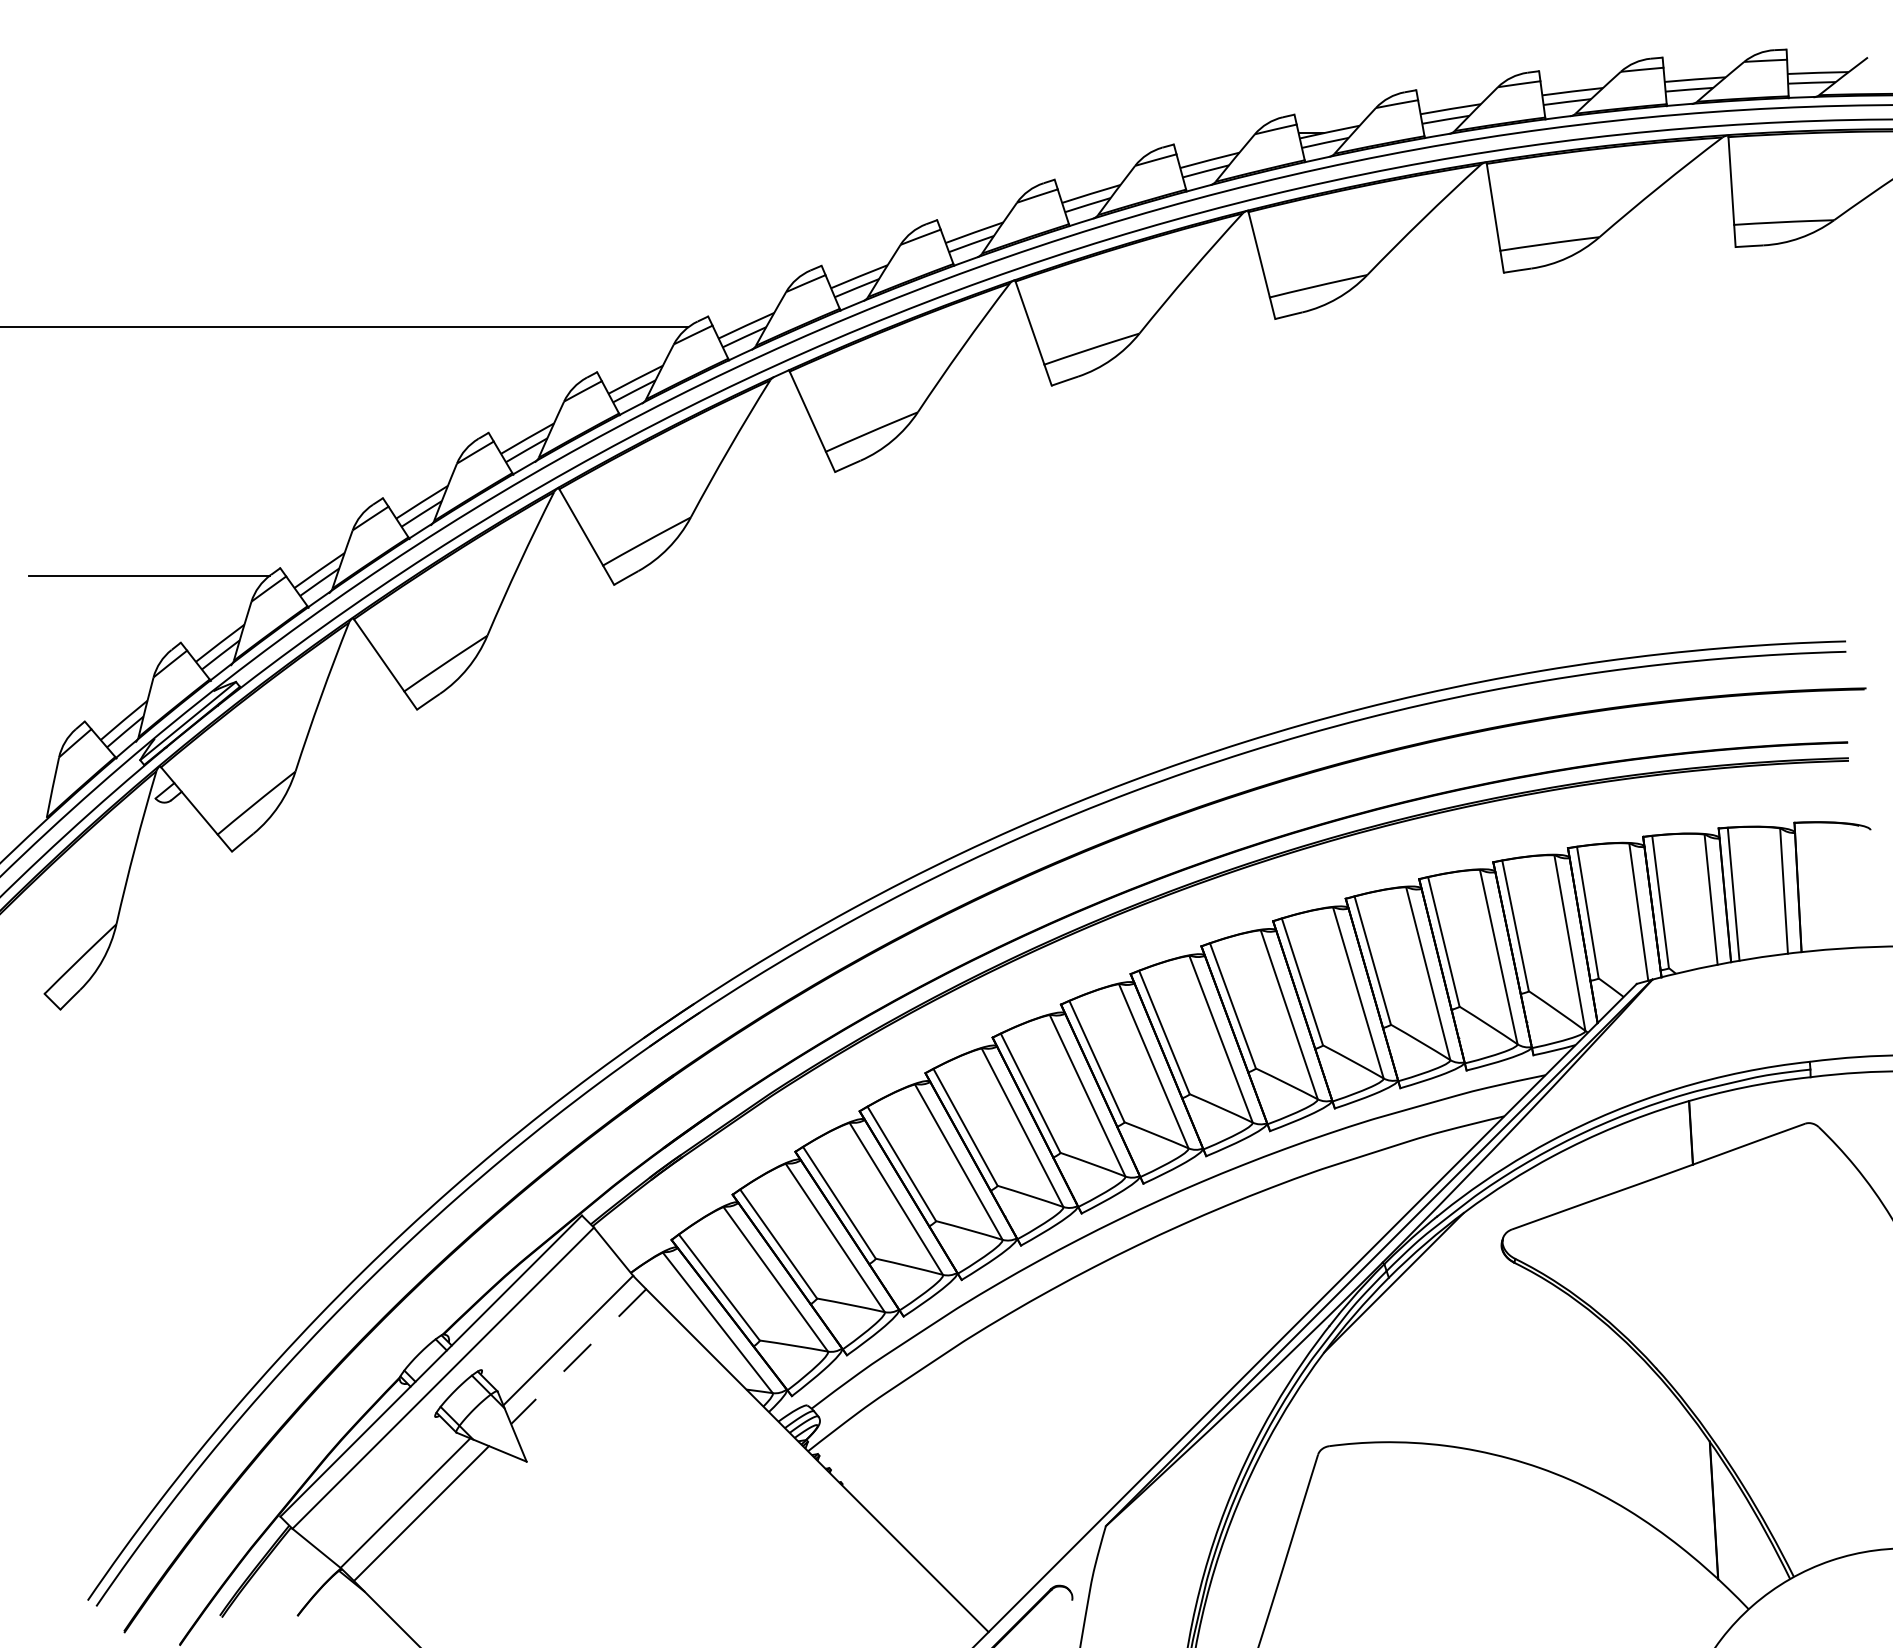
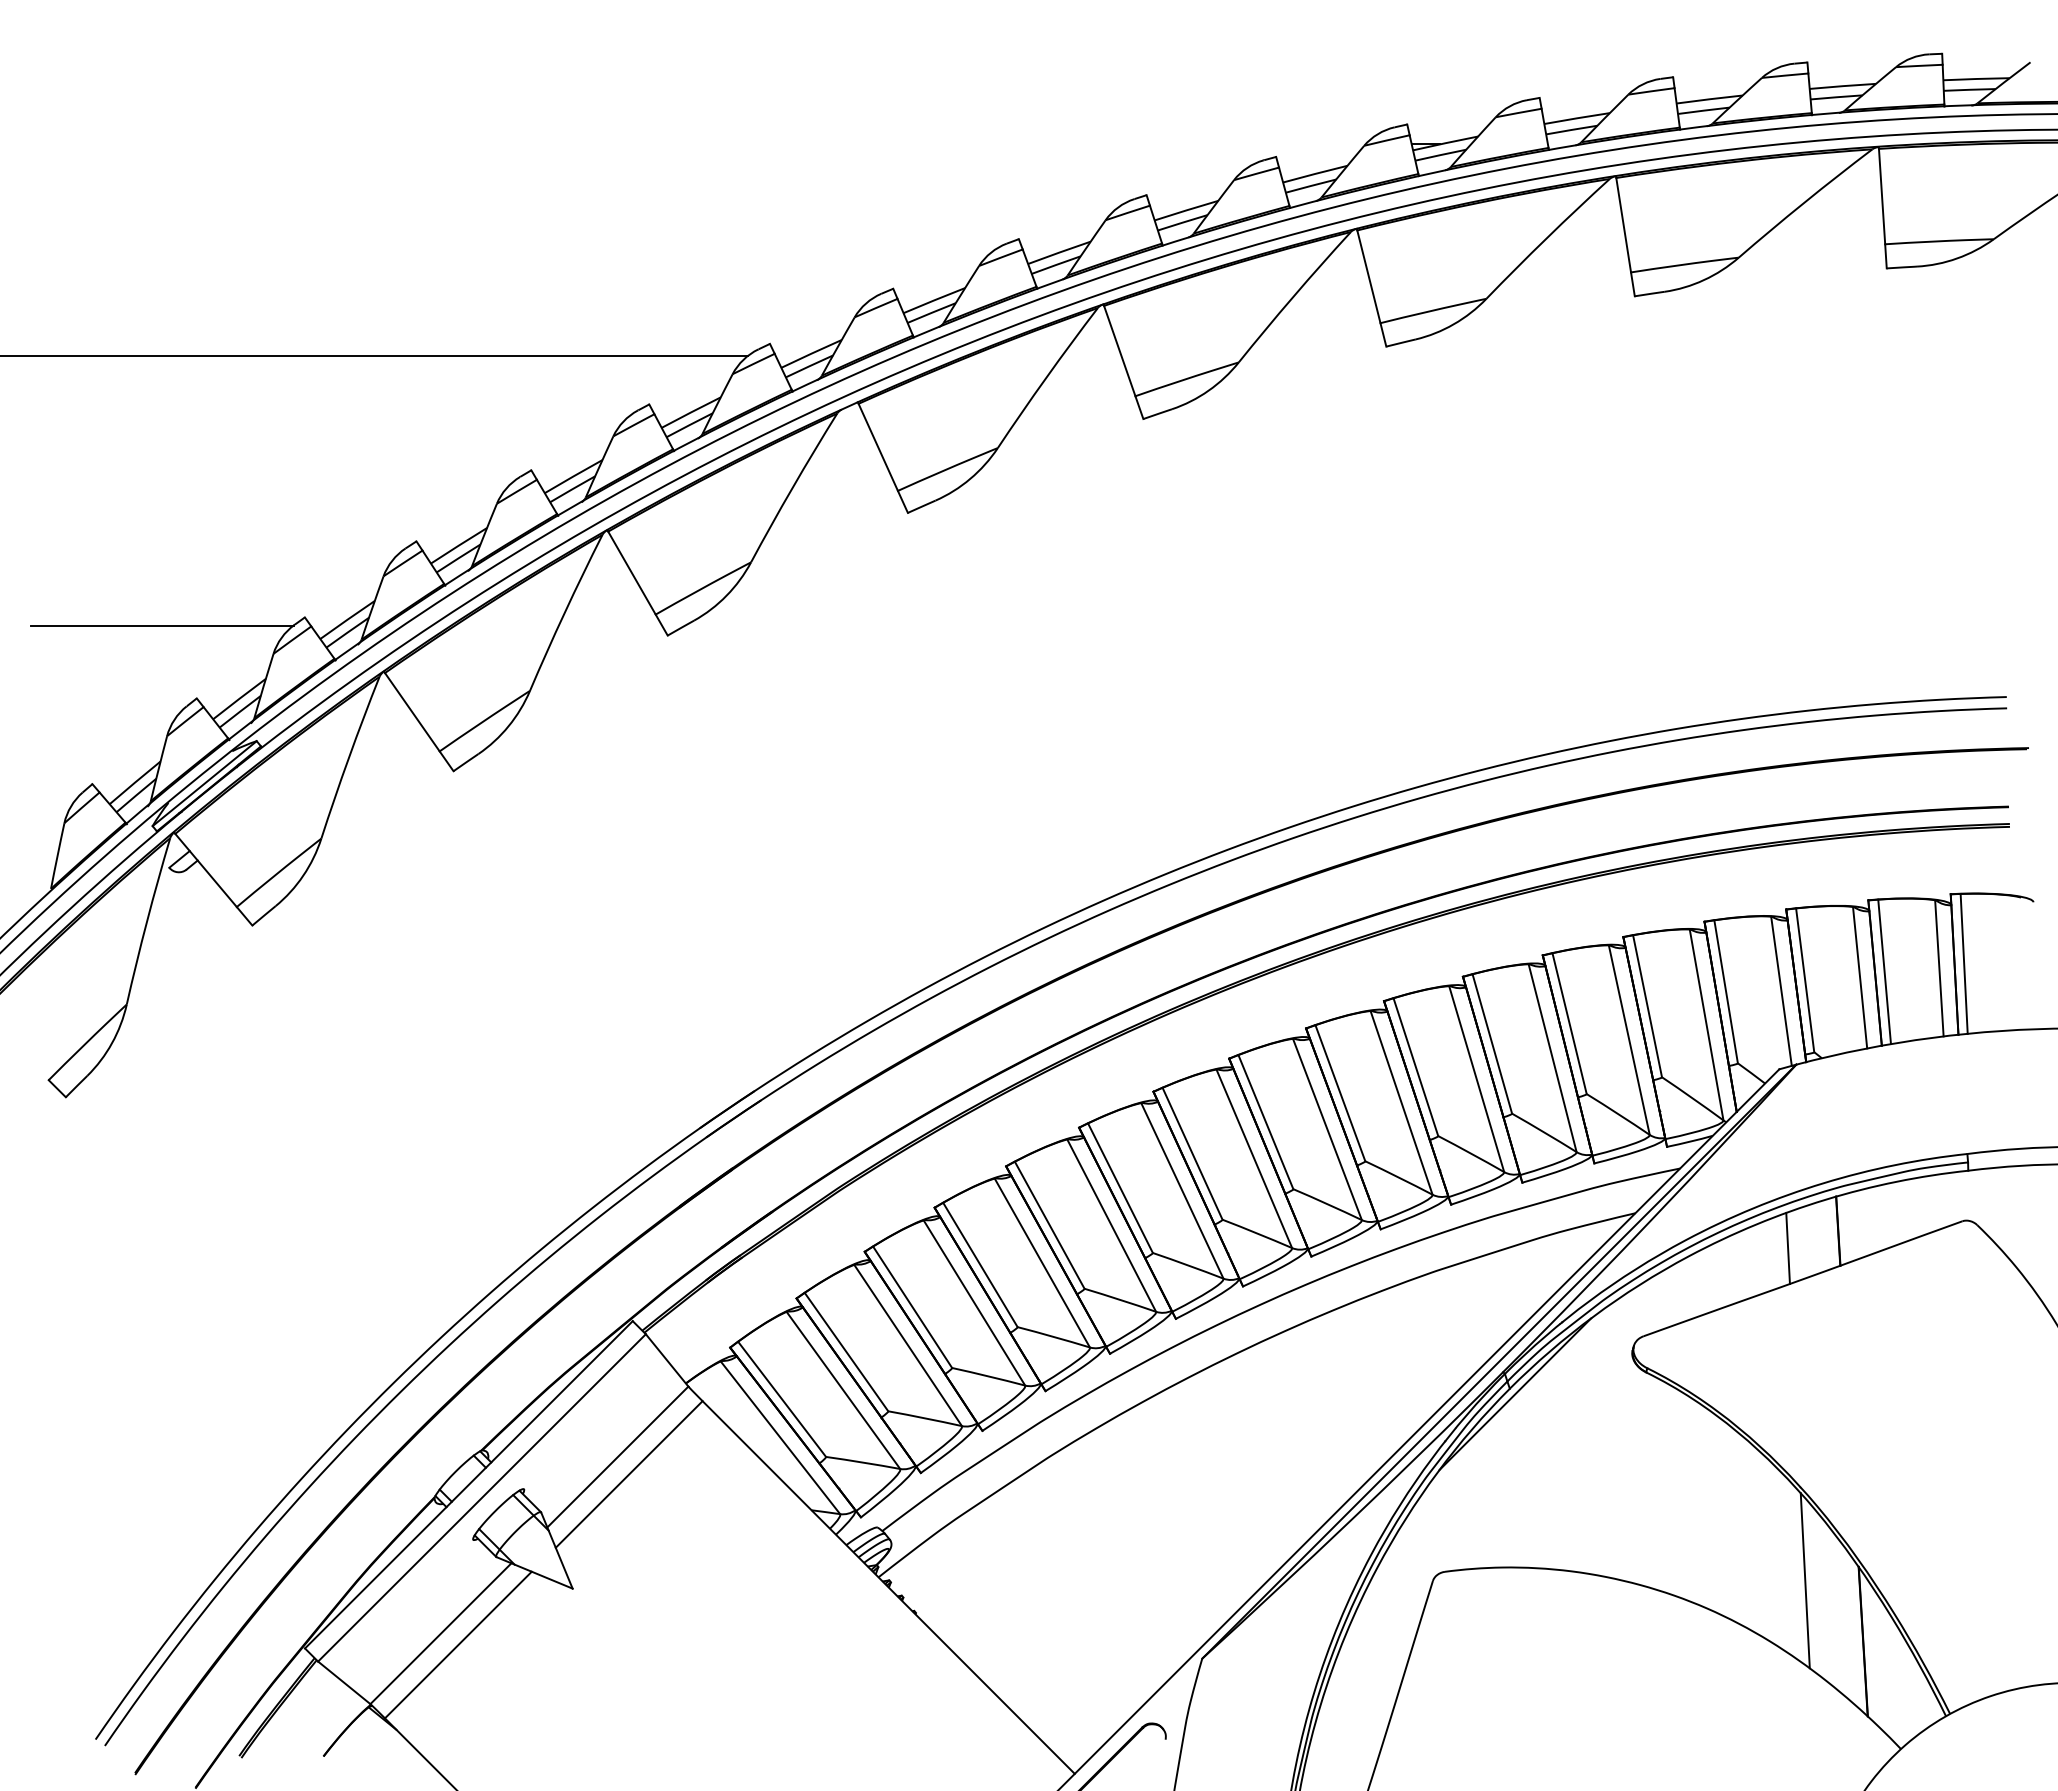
line: (1806, 886) -> (1963, 963), added
line: (1644, 1148) -> (1787, 1248), added
line: (578, 1356) -> (629, 1474), dashed -> solid
line: (1659, 1454) -> (1804, 1580), added

